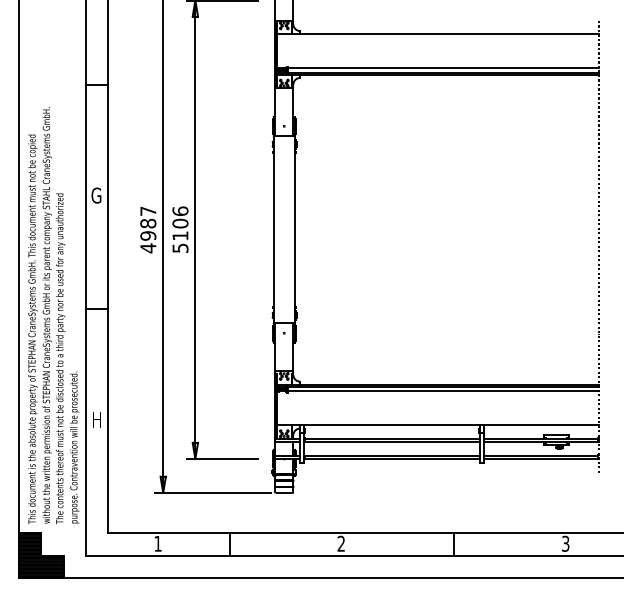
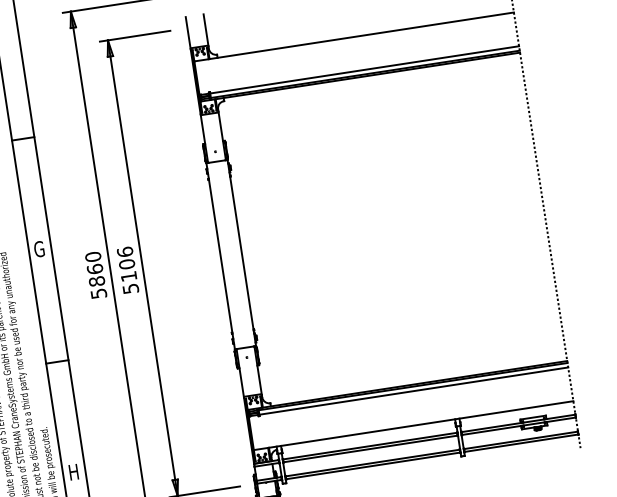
text: (148, 229) -> (96, 275), 4987 -> 5860

